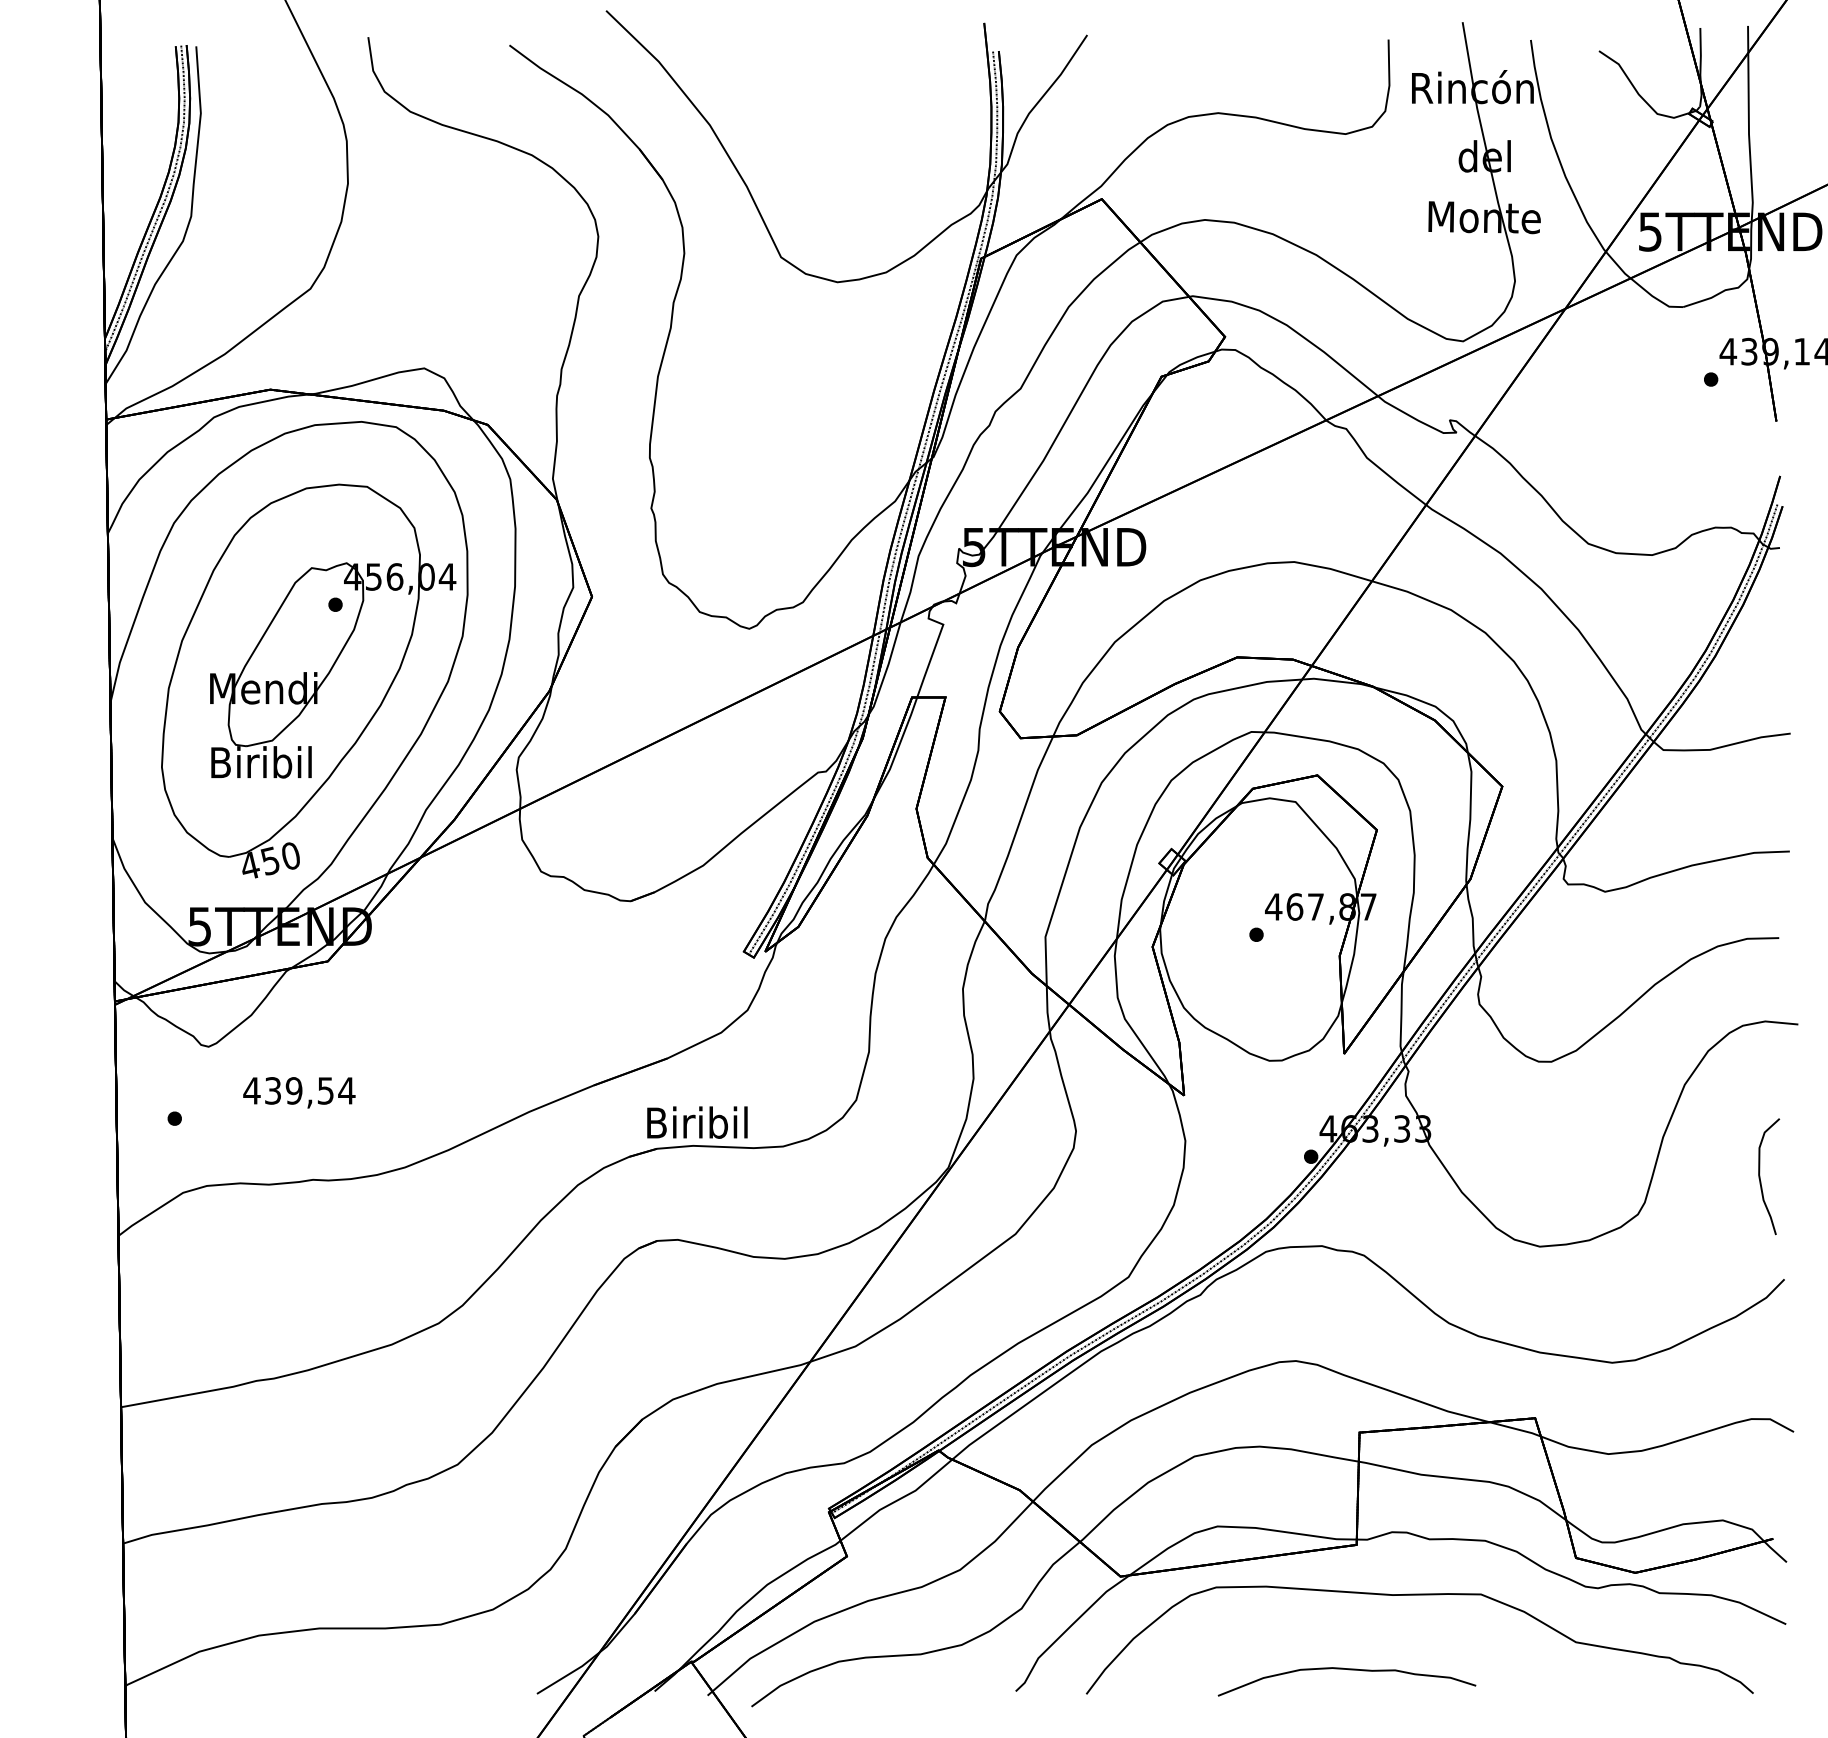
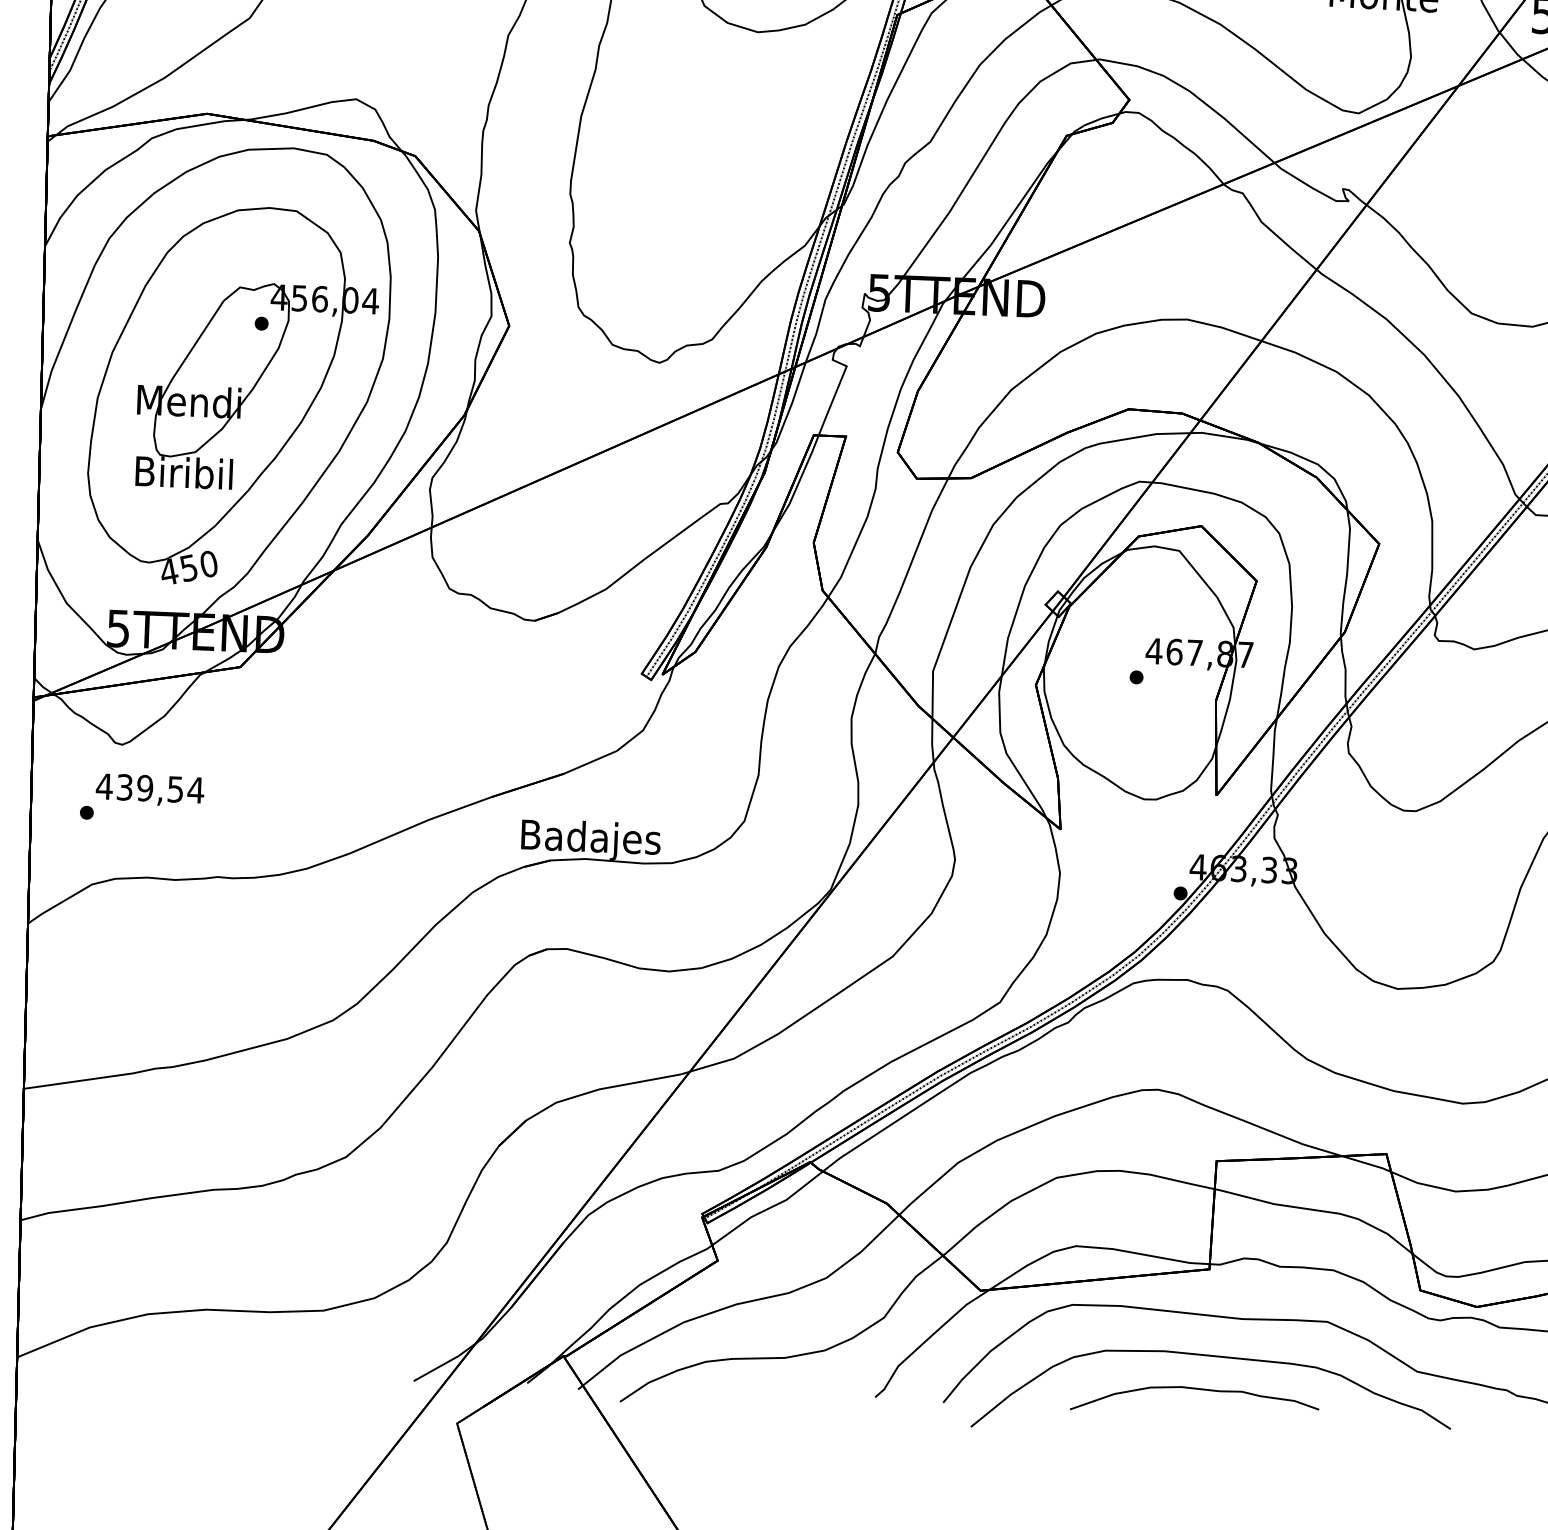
text: (299, 1092) -> (150, 790), moved
text: (698, 1125) -> (591, 839), Biribil -> Badajes
curve: (1364, 1635) -> (1213, 1356), added

